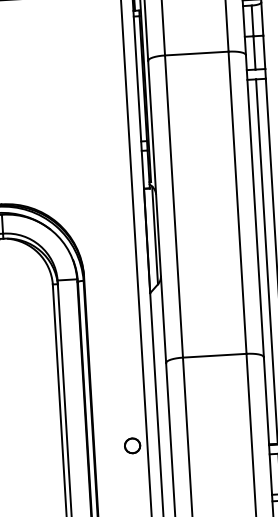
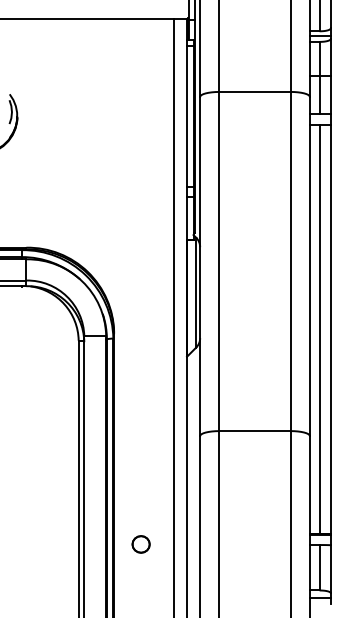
part: (132, 445) -> (140, 544), moved

